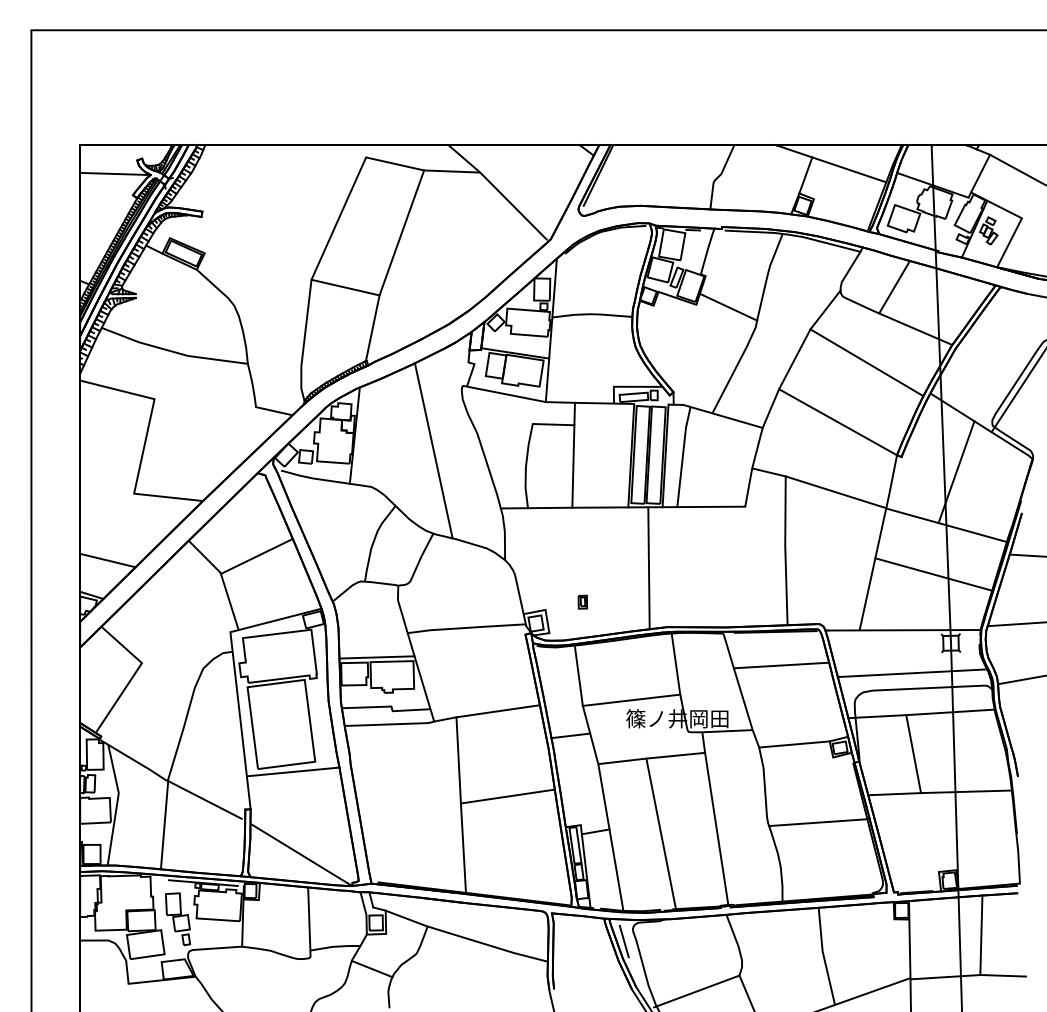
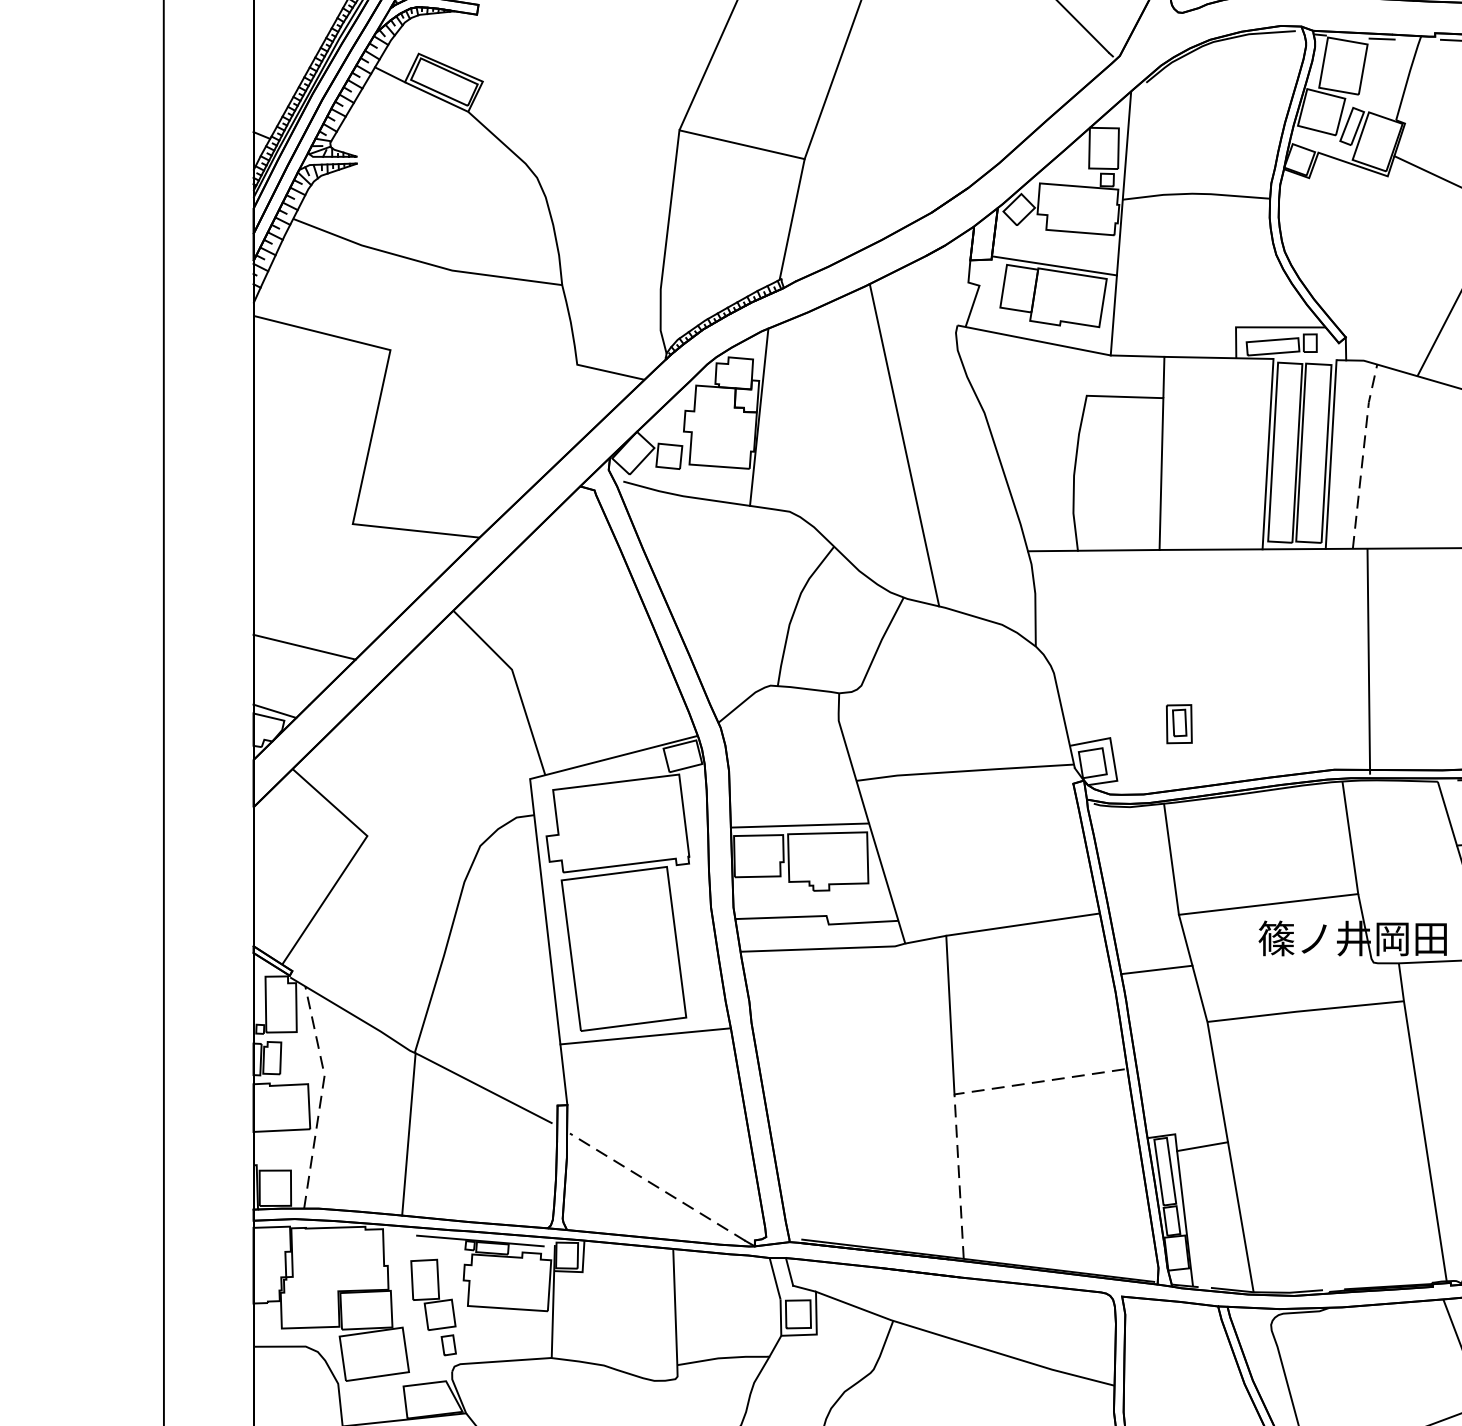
line: (682, 456) -> (1362, 455), solid -> dashed
line: (256, 555) -> (578, 637), removed
line: (648, 568) -> (1367, 661), moved
part: (582, 601) -> (1178, 722), size x1.6
line: (117, 803) -> (322, 1094), solid -> dashed
line: (462, 803) -> (957, 1094), solid -> dashed
line: (660, 833) -> (1321, 1149), removed
line: (299, 853) -> (657, 1186), solid -> dashed
line: (623, 941) -> (1253, 1348), removed
line: (371, 968) -> (789, 1398), removed

